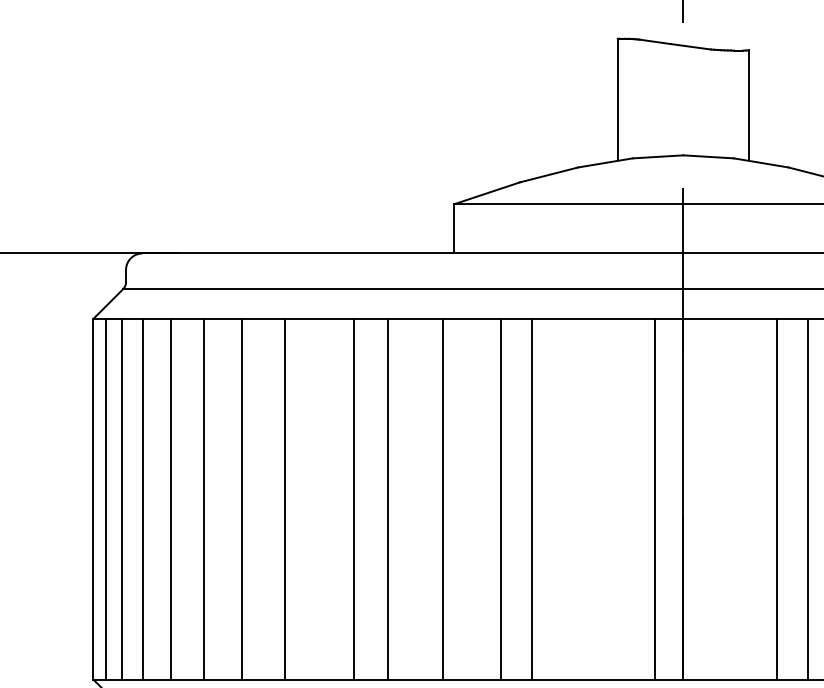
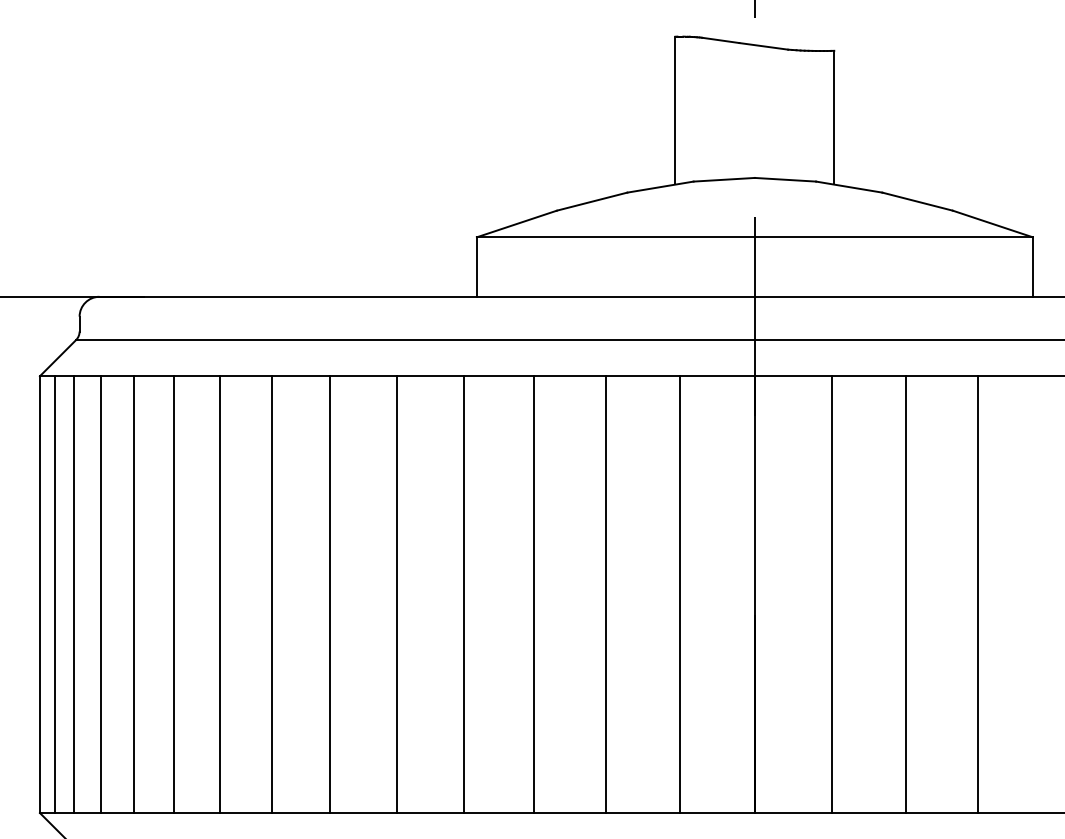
line: (353, 499) -> (329, 594), moved
line: (532, 499) -> (606, 594), moved
line: (654, 499) -> (679, 594), moved
line: (777, 499) -> (831, 594), moved

